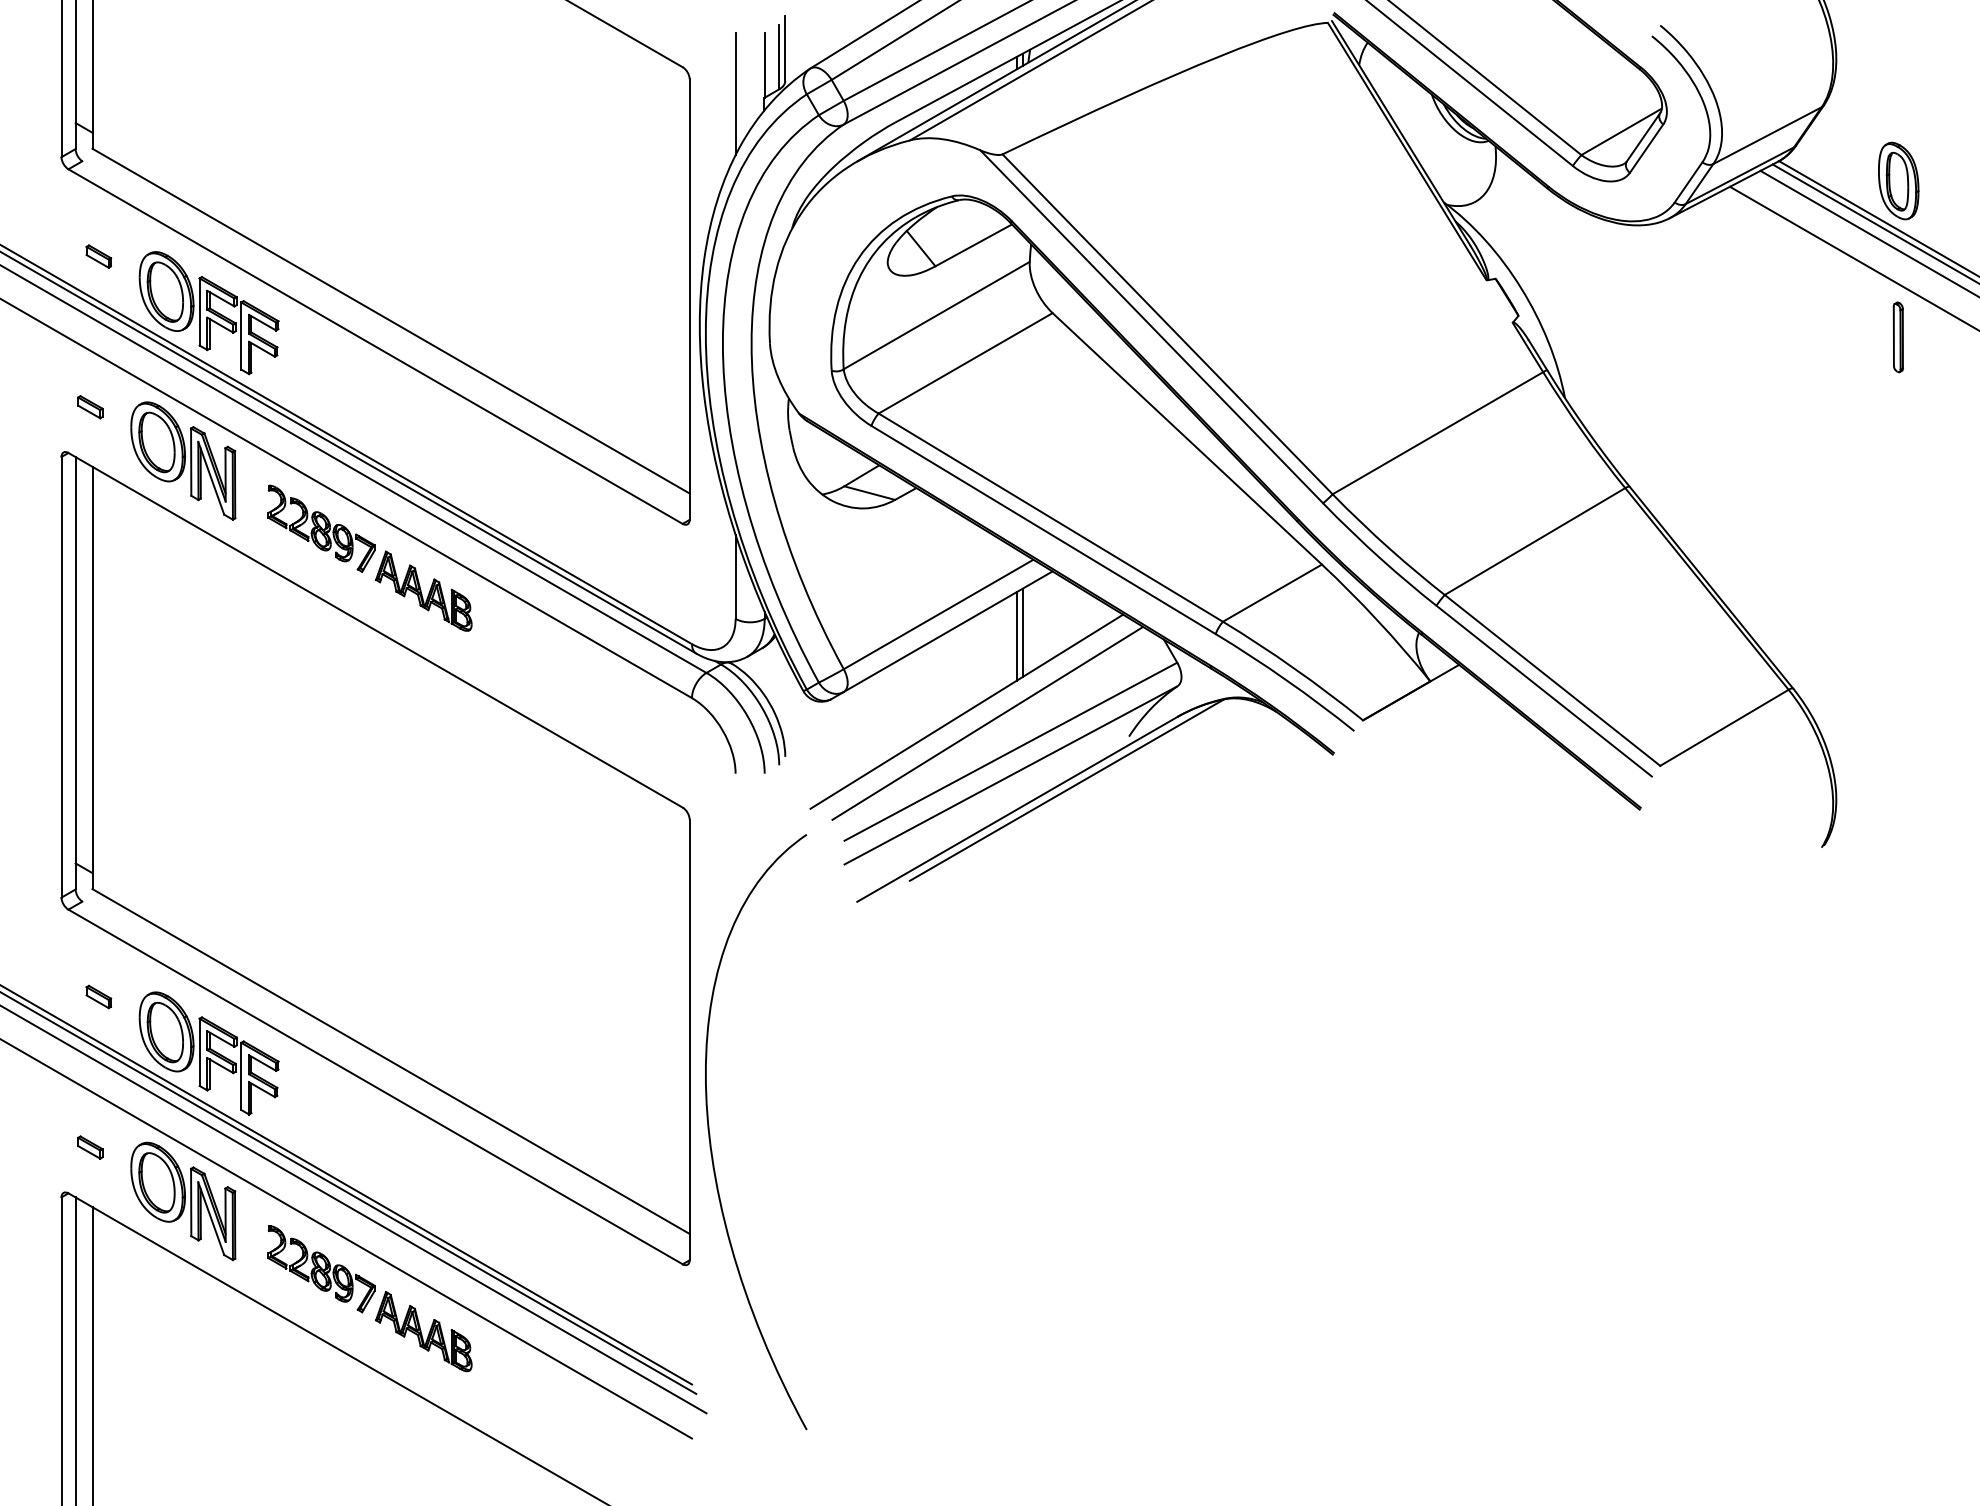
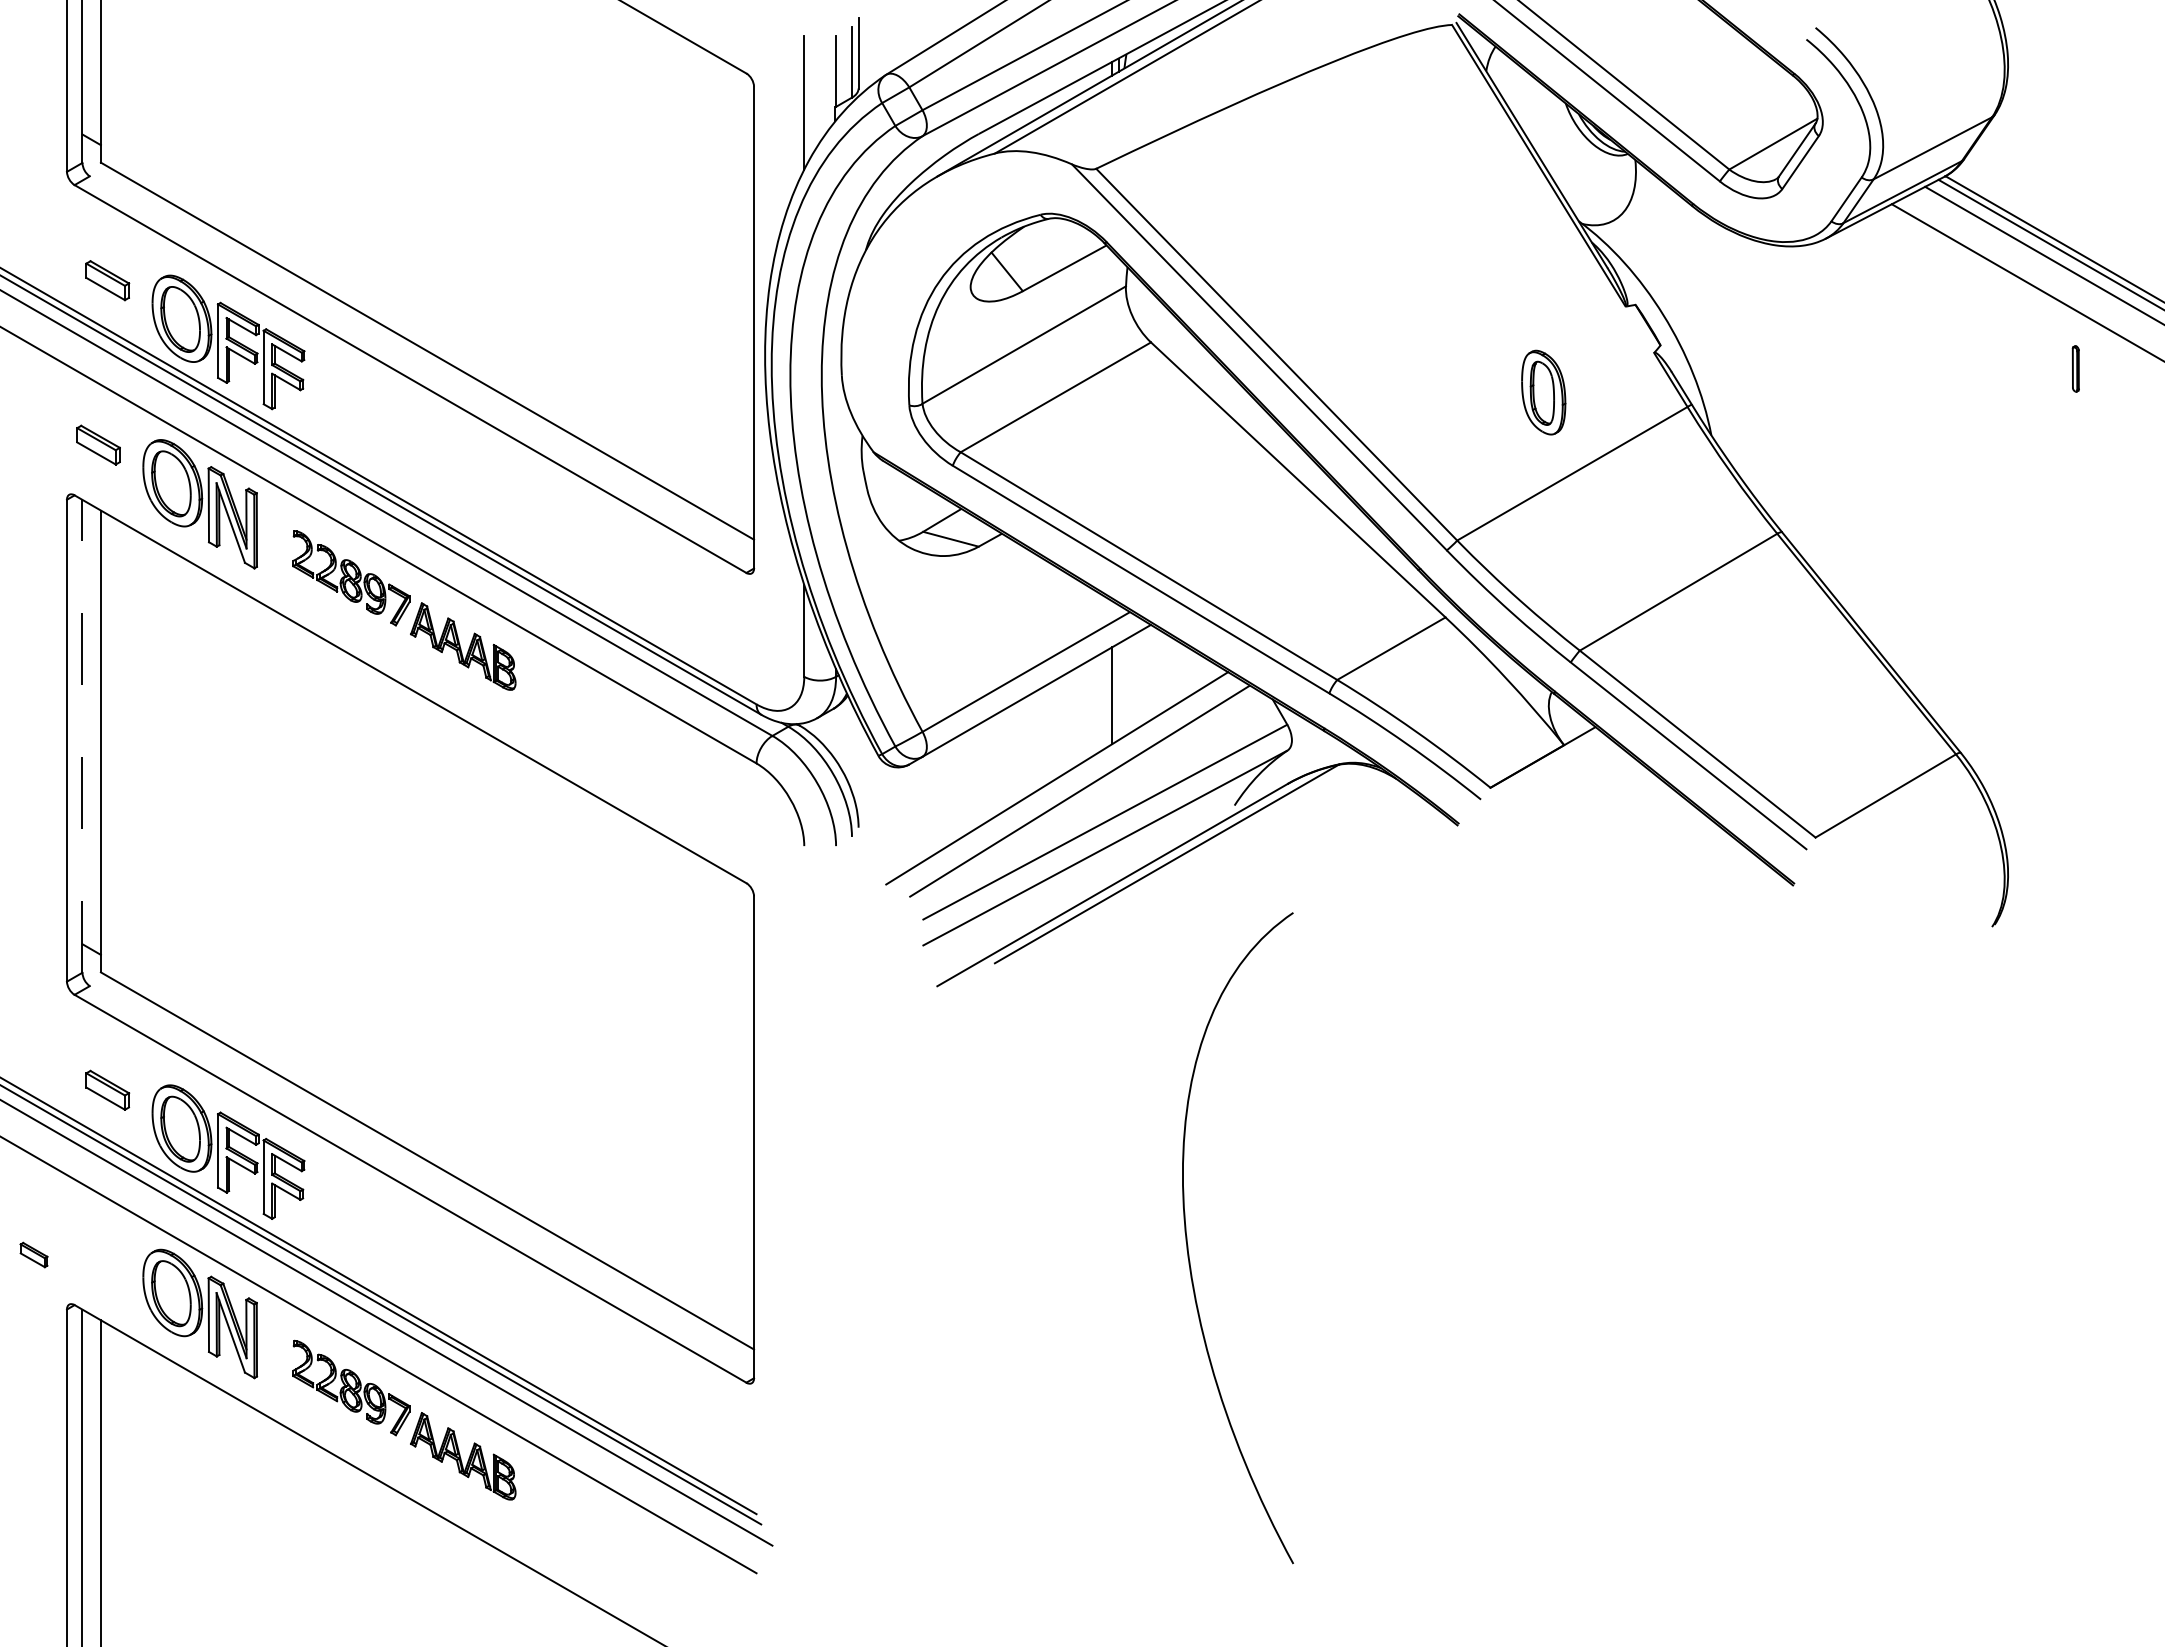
part: (1898, 180) -> (1543, 392), moved
part: (98, 256) -> (107, 280), size x1.6
part: (1897, 337) -> (2075, 369), size x0.6
part: (90, 407) -> (98, 445), size x1.6
line: (1022, 632) -> (1118, 691), removed
line: (75, 672) -> (82, 735), solid -> dashed
part: (98, 996) -> (107, 1089), size x1.6
curve: (710, 1133) -> (1188, 1239), moved
part: (90, 1147) -> (34, 1254), moved

